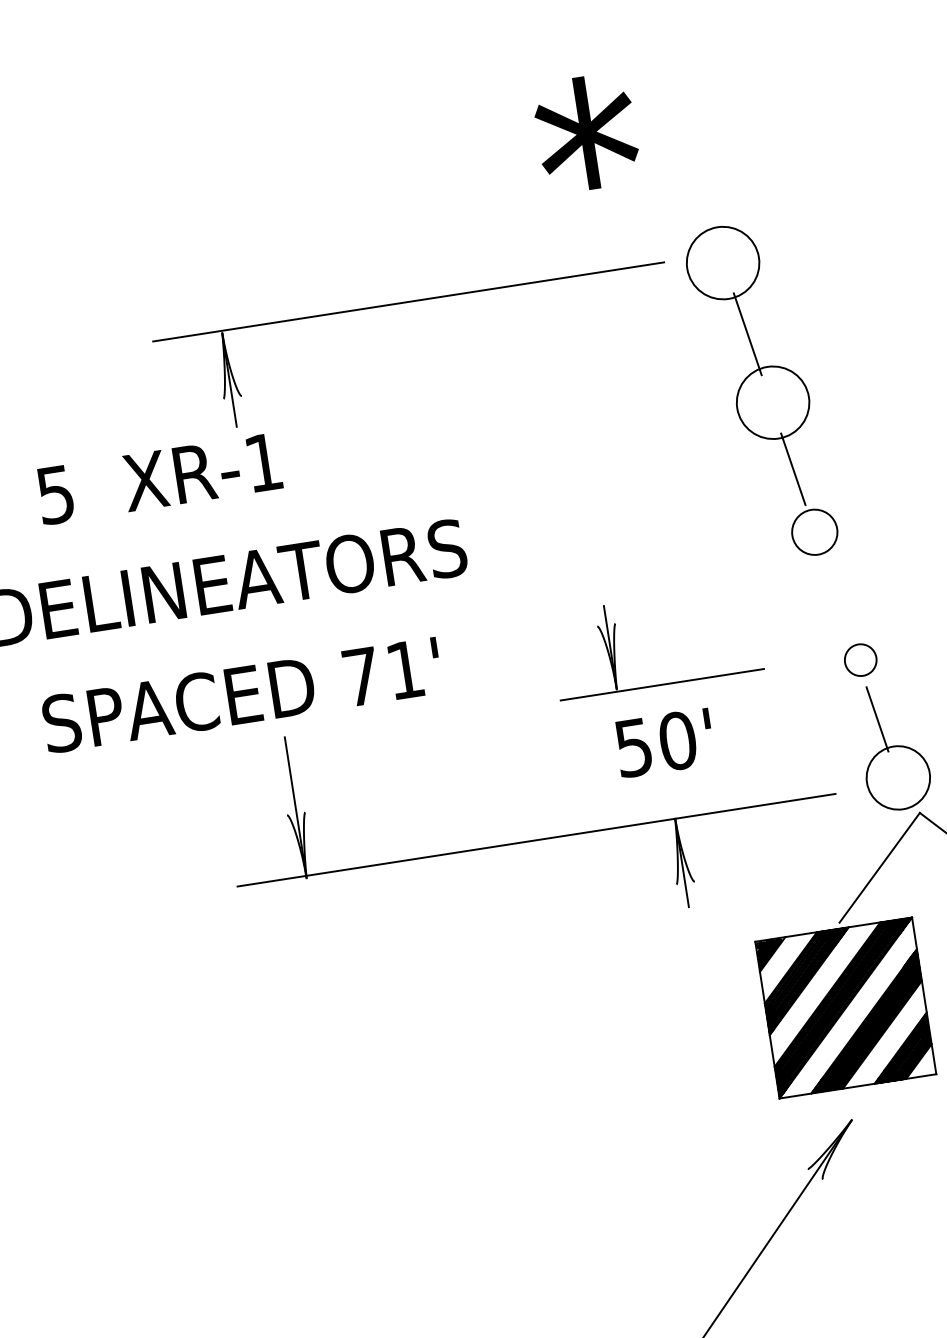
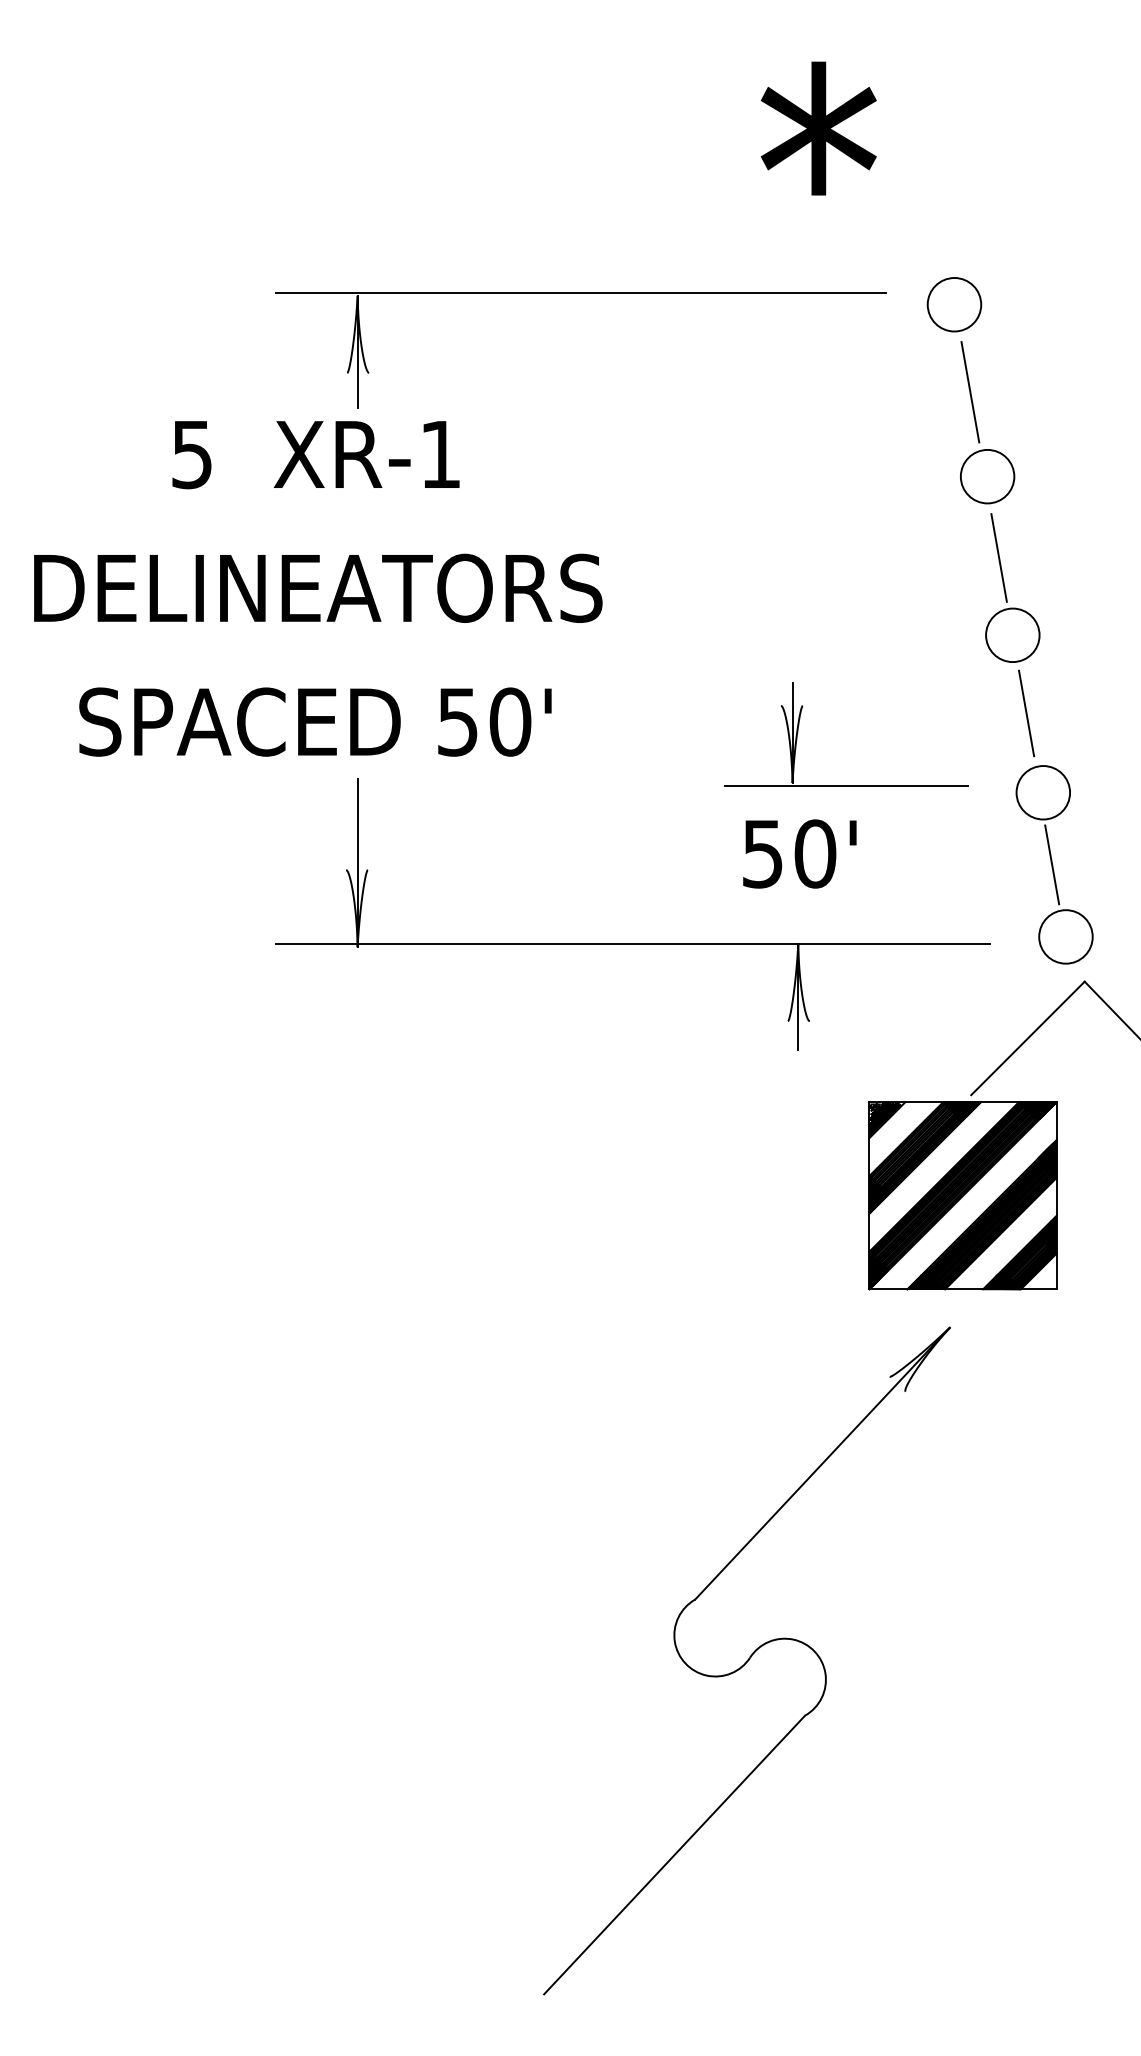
circle: (723, 262) -> (954, 304), size x0.62
circle: (773, 402) -> (987, 476), size x0.62
text: (159, 479) -> (315, 455), moved
line: (836, 595) -> (1026, 713), added
part: (615, 640) -> (799, 725), moved
circle: (860, 659) -> (1043, 792), size x1.43
text: (383, 672) -> (484, 721), 71' -> 50'
circle: (897, 777) -> (1065, 936), size x0.71

